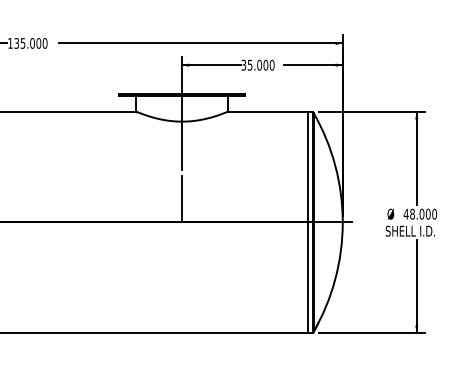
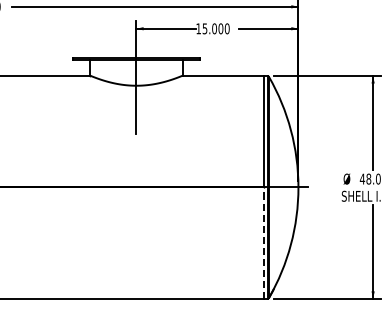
text: (243, 64) -> (198, 28), 35.000 -> 15.000
line: (182, 199) -> (136, 164), removed
line: (308, 277) -> (263, 242), solid -> dashed

